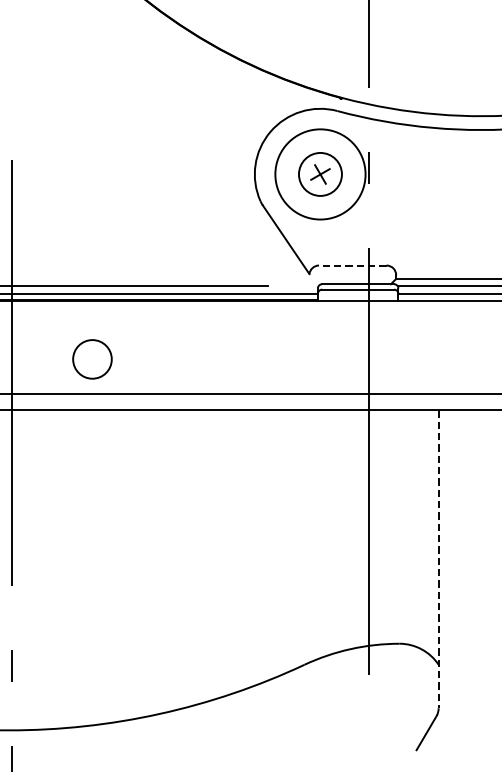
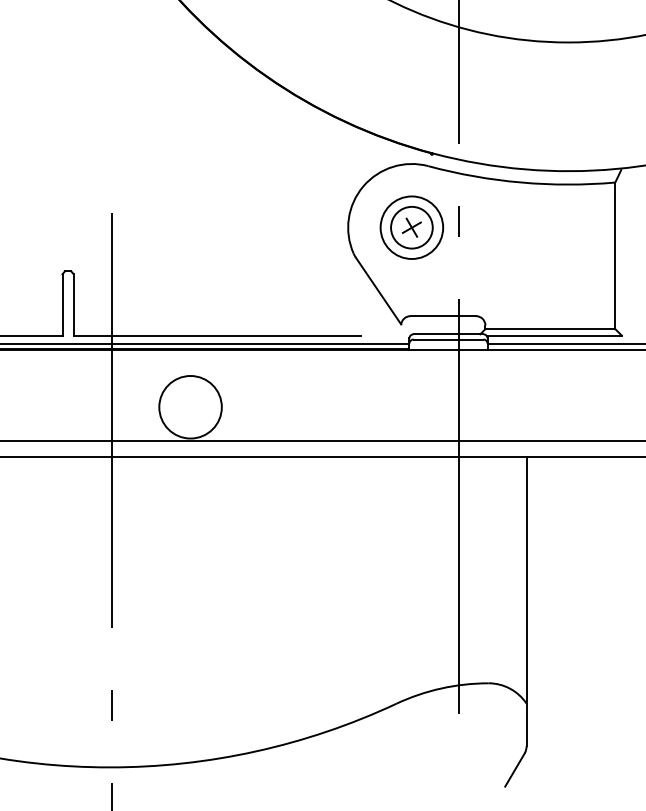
circle: (320, 174) -> (411, 227), size x0.71
line: (353, 265) -> (443, 316), dashed -> solid
circle: (92, 359) -> (190, 407), size x1.67
line: (438, 559) -> (526, 601), dashed -> solid

